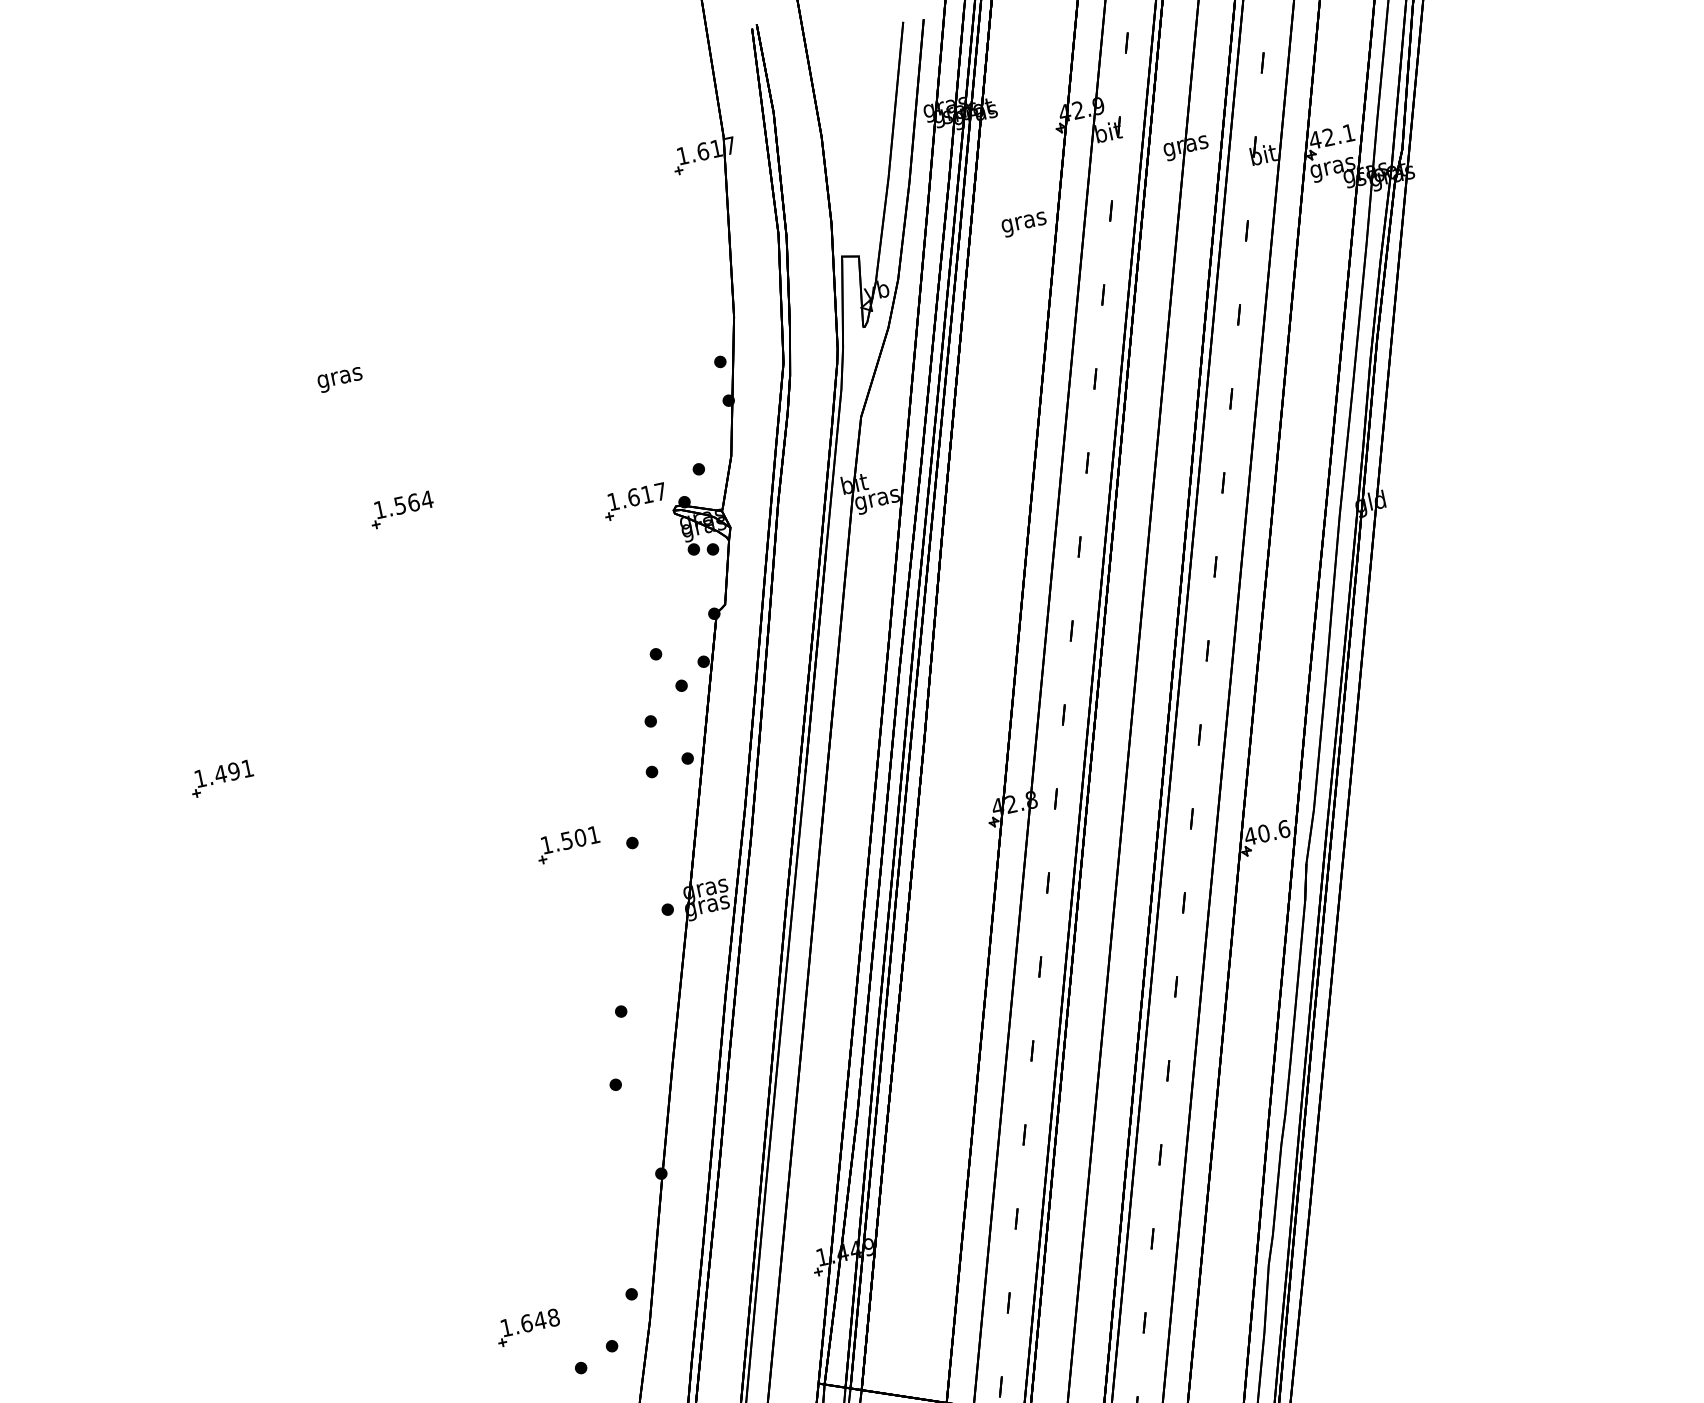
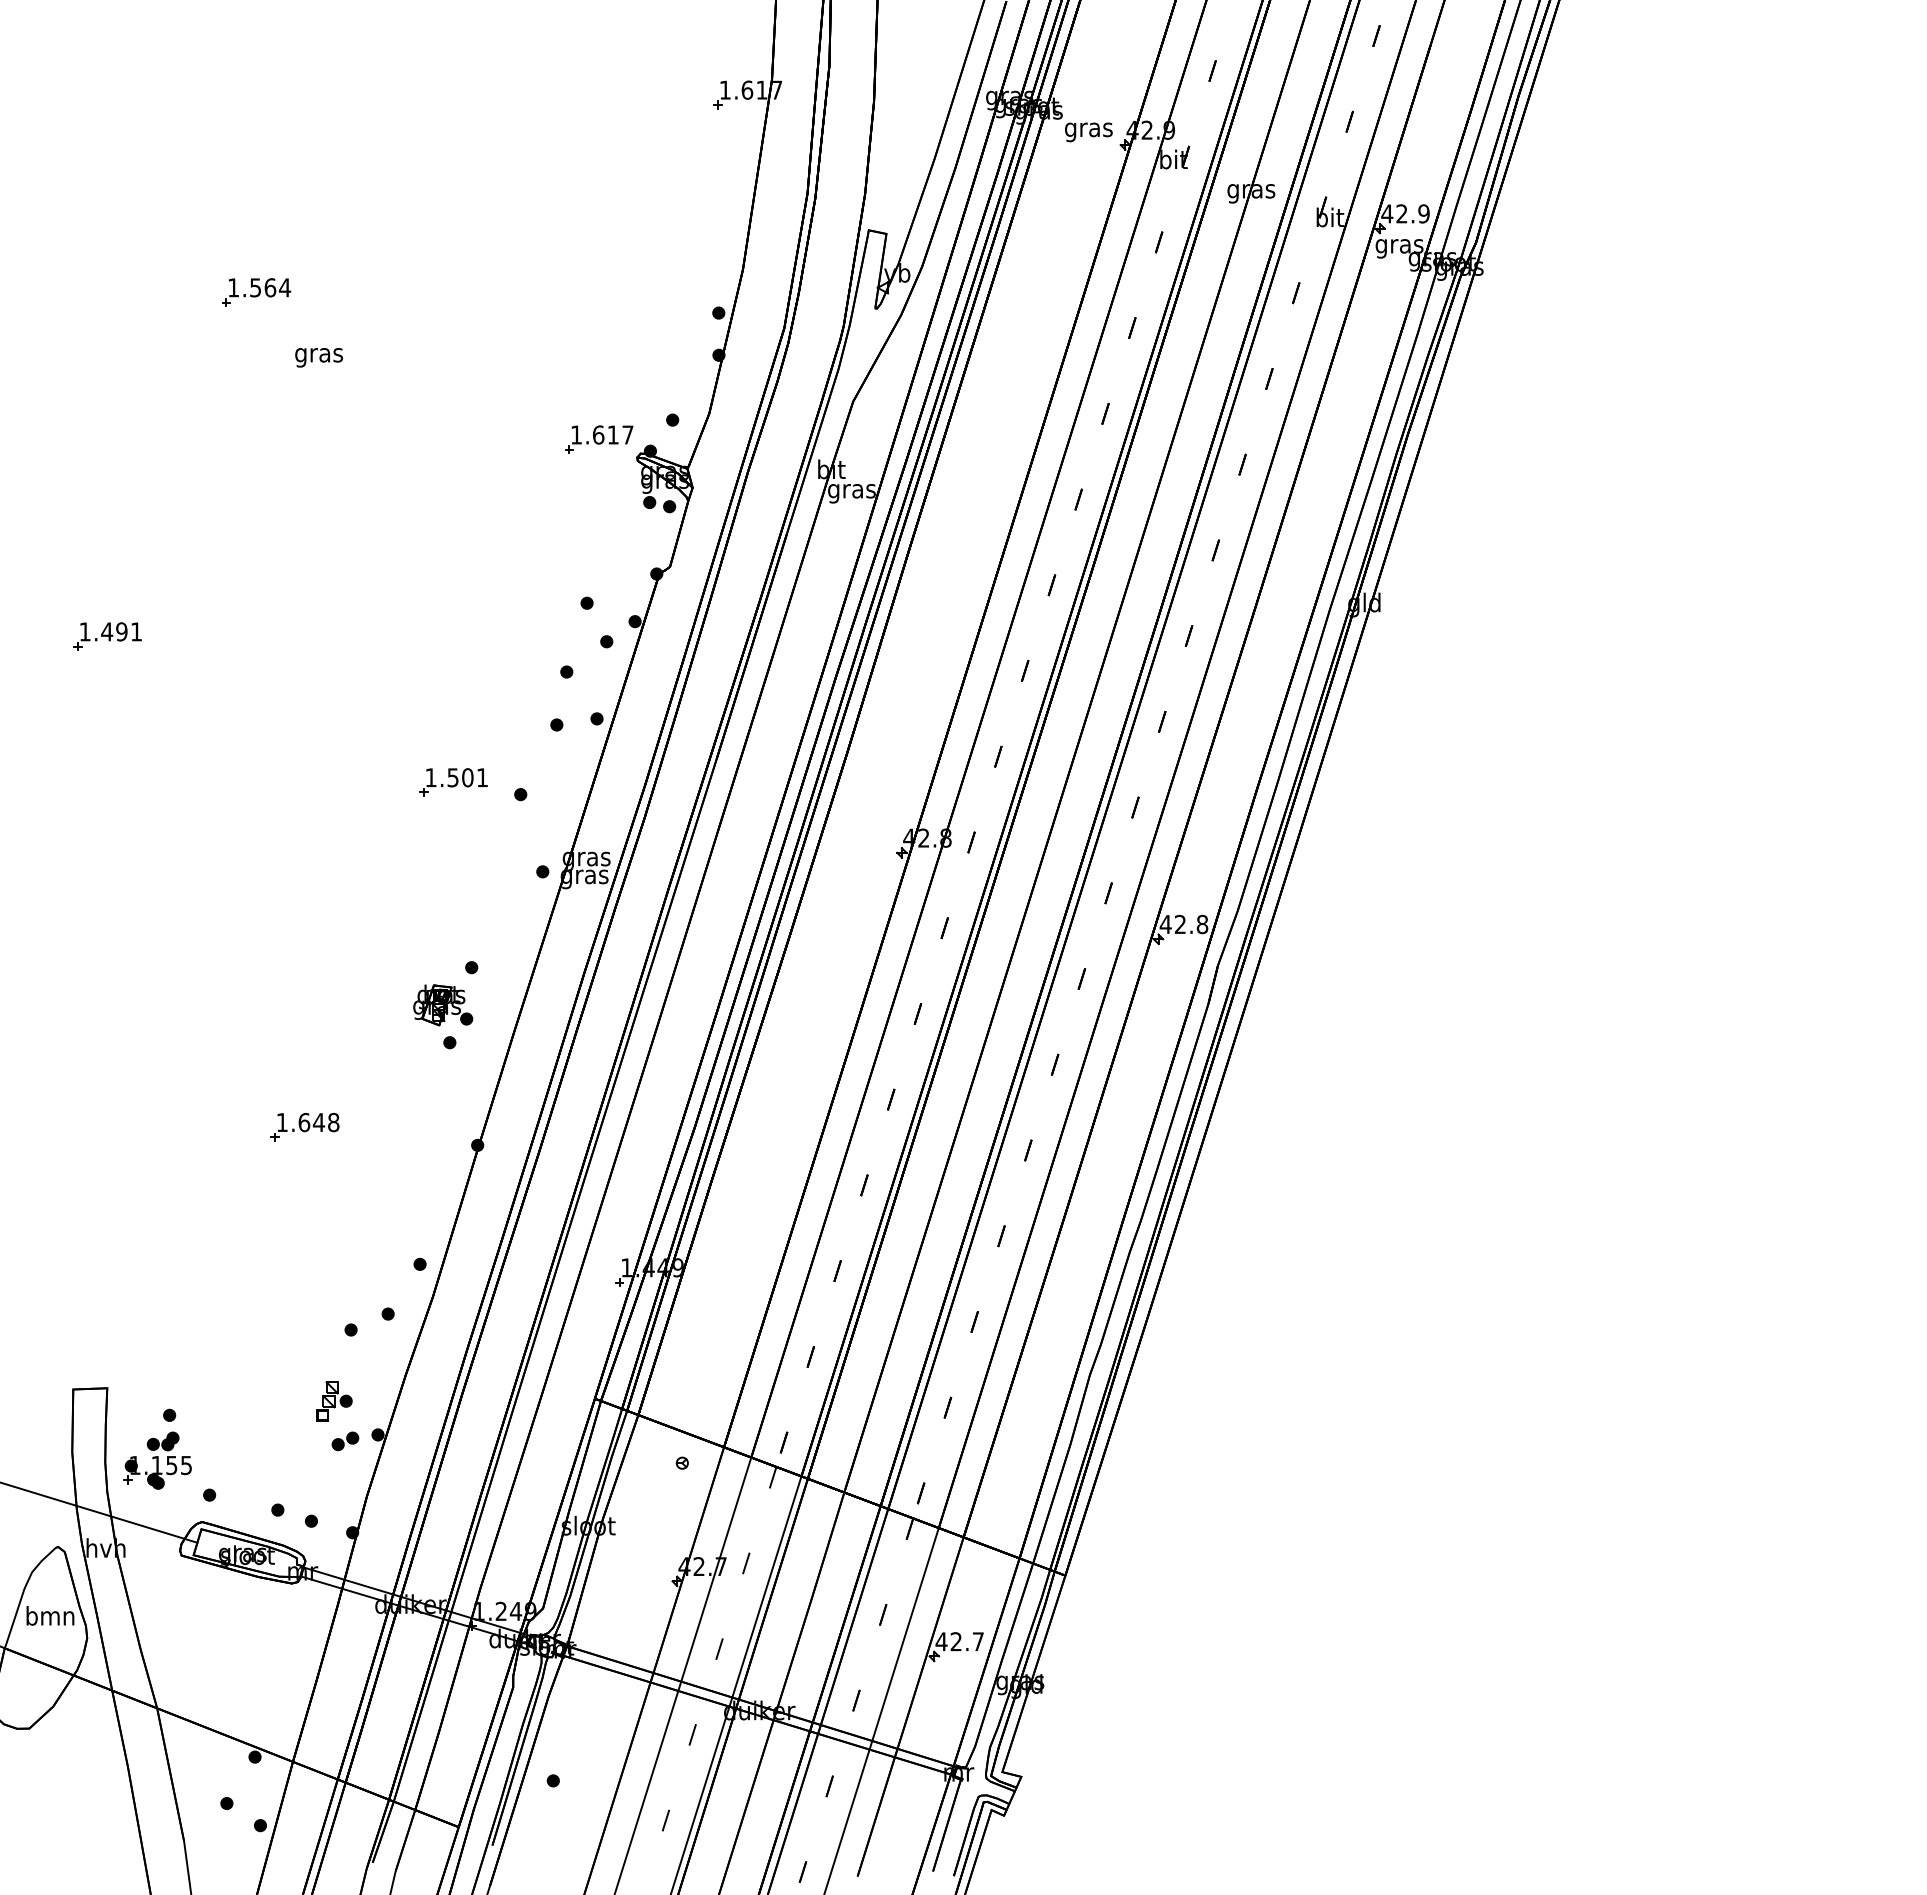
text: (1348, 132) -> (1423, 213), 42.1 -> 42.9
text: (1024, 224) -> (1088, 132), moved
text: (339, 379) -> (318, 357), moved
part: (401, 509) -> (256, 292), moved
text: (1274, 831) -> (1191, 924), 40.6 -> 42.8
part: (602, 1051) -> (443, 1005), added
part: (527, 1328) -> (304, 1127), moved

